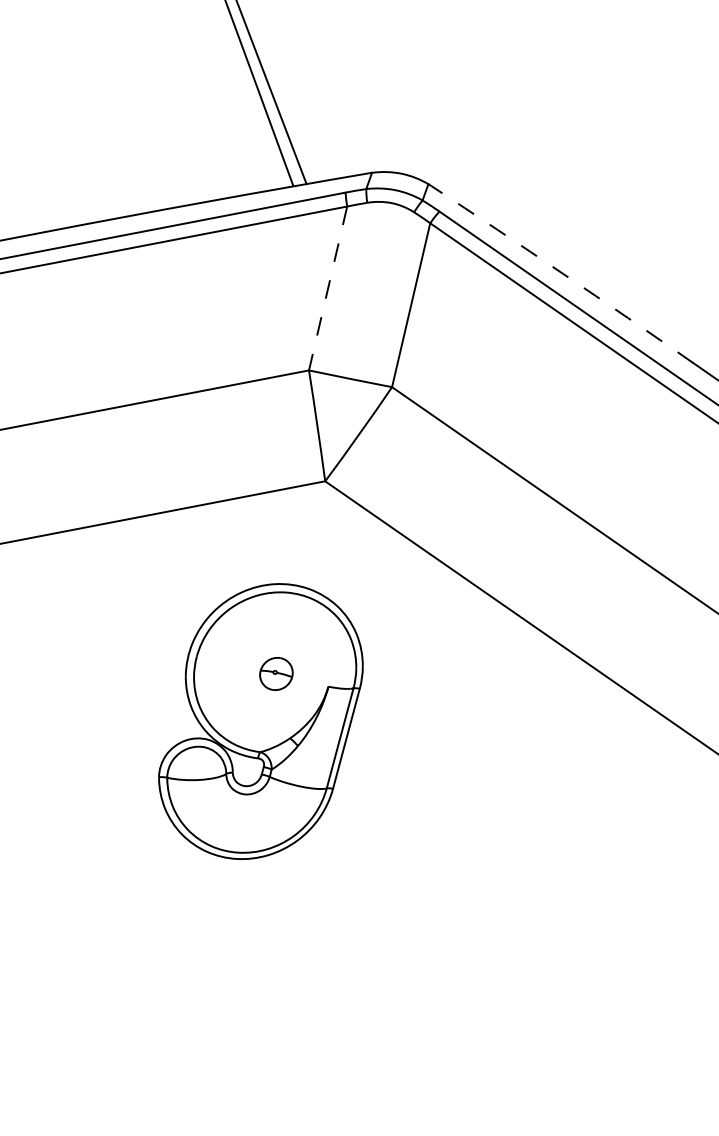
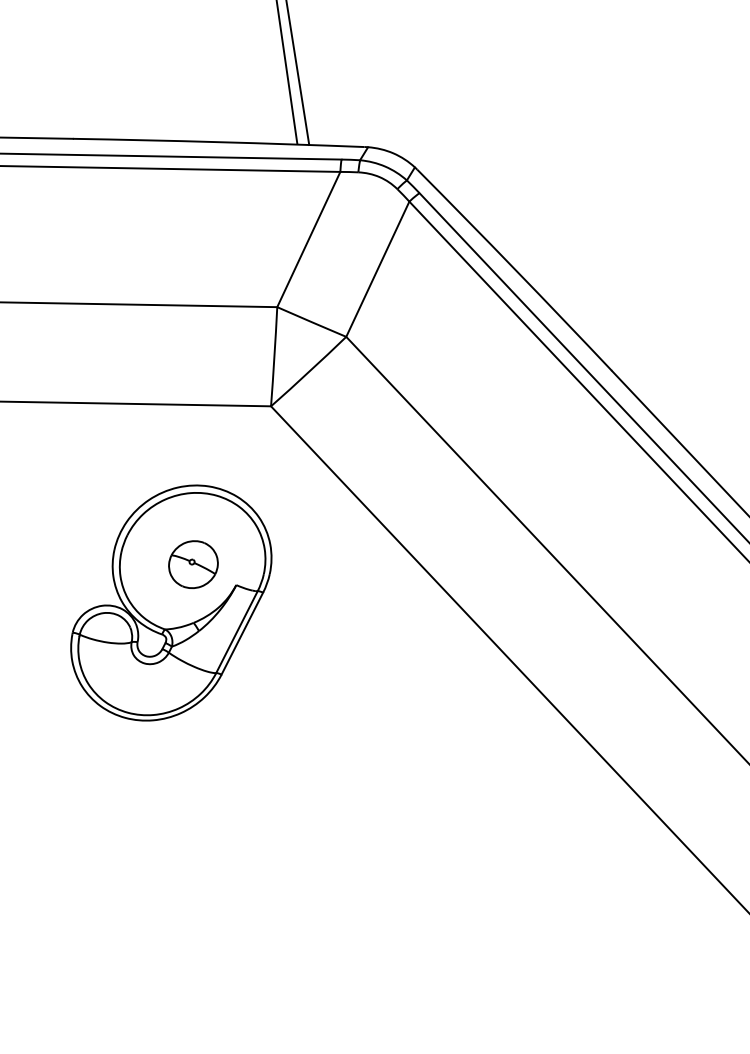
arc: (563, 273) -> (515, 269), dashed -> solid
line: (327, 288) -> (308, 239), dashed -> solid
part: (276, 673) -> (193, 564), size x1.67

